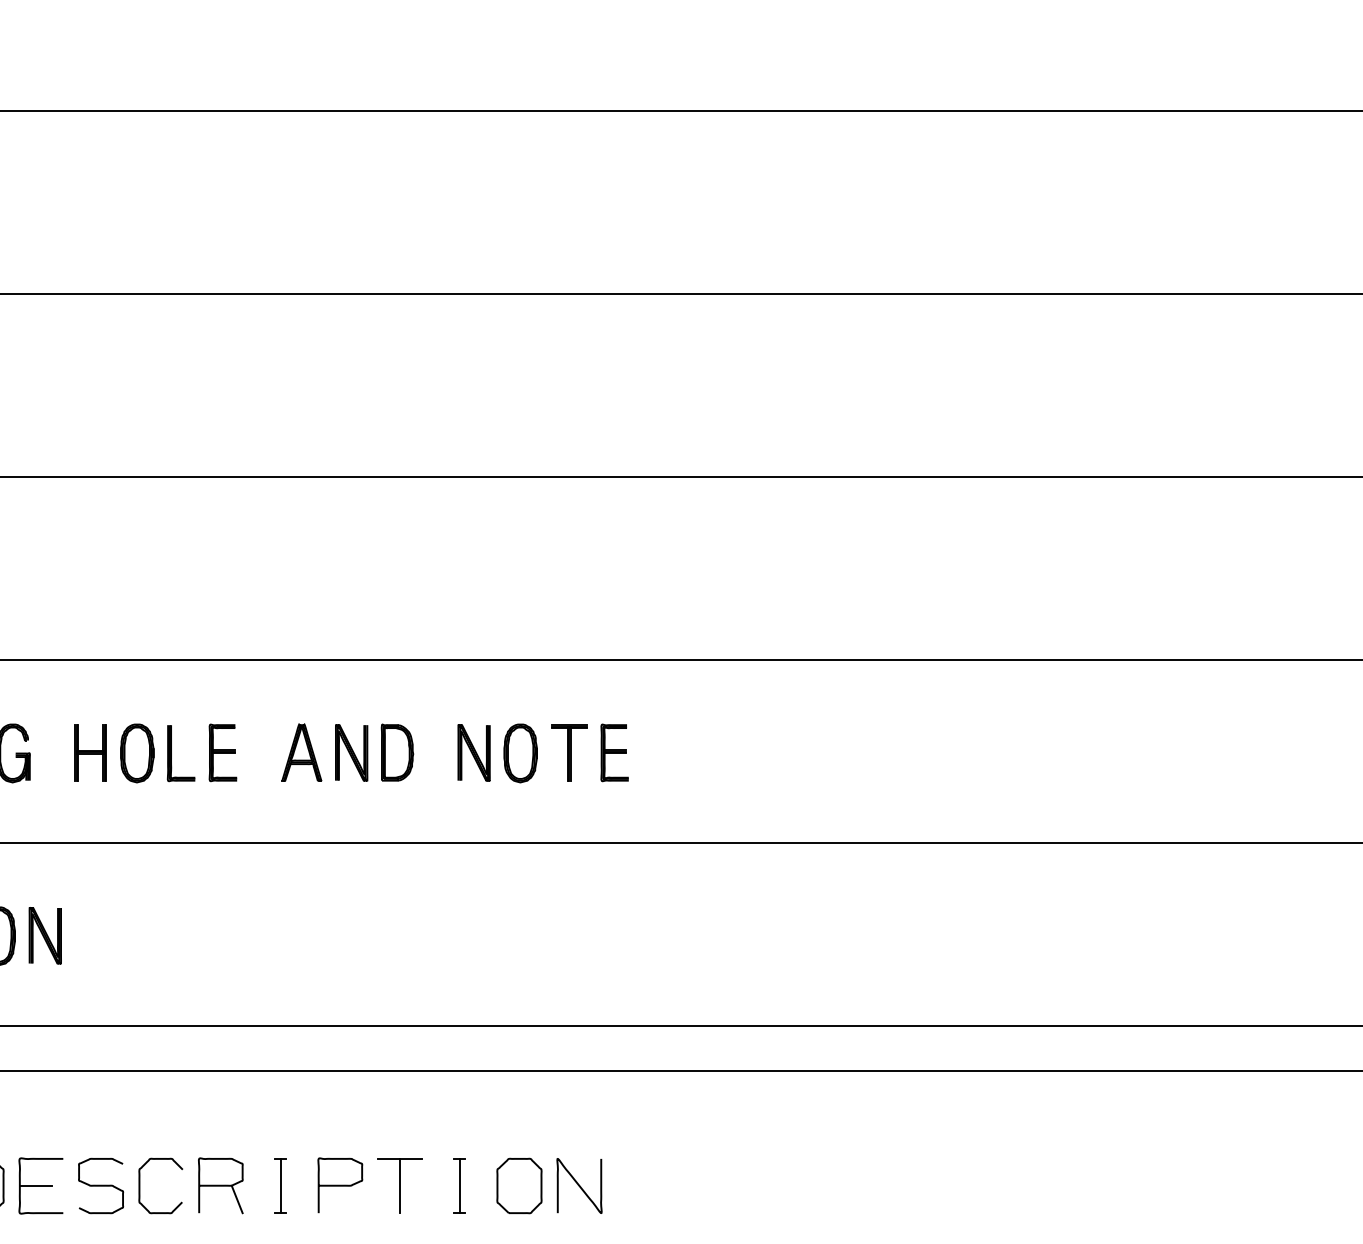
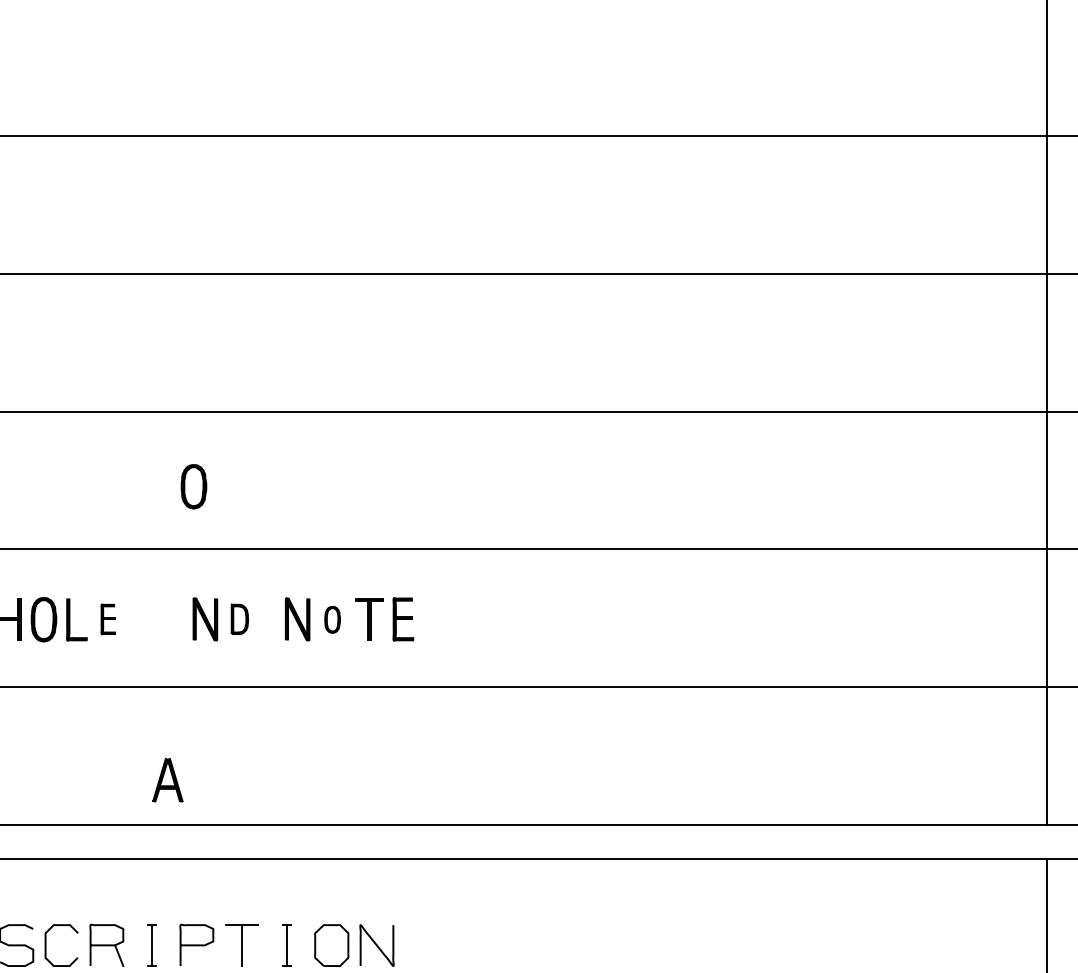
part: (335, 576) -> (193, 486), added
part: (301, 751) -> (167, 779), moved
part: (222, 753) -> (108, 619), size x0.7
part: (396, 753) -> (239, 619), size x0.7
part: (520, 753) -> (332, 619), size x0.6

